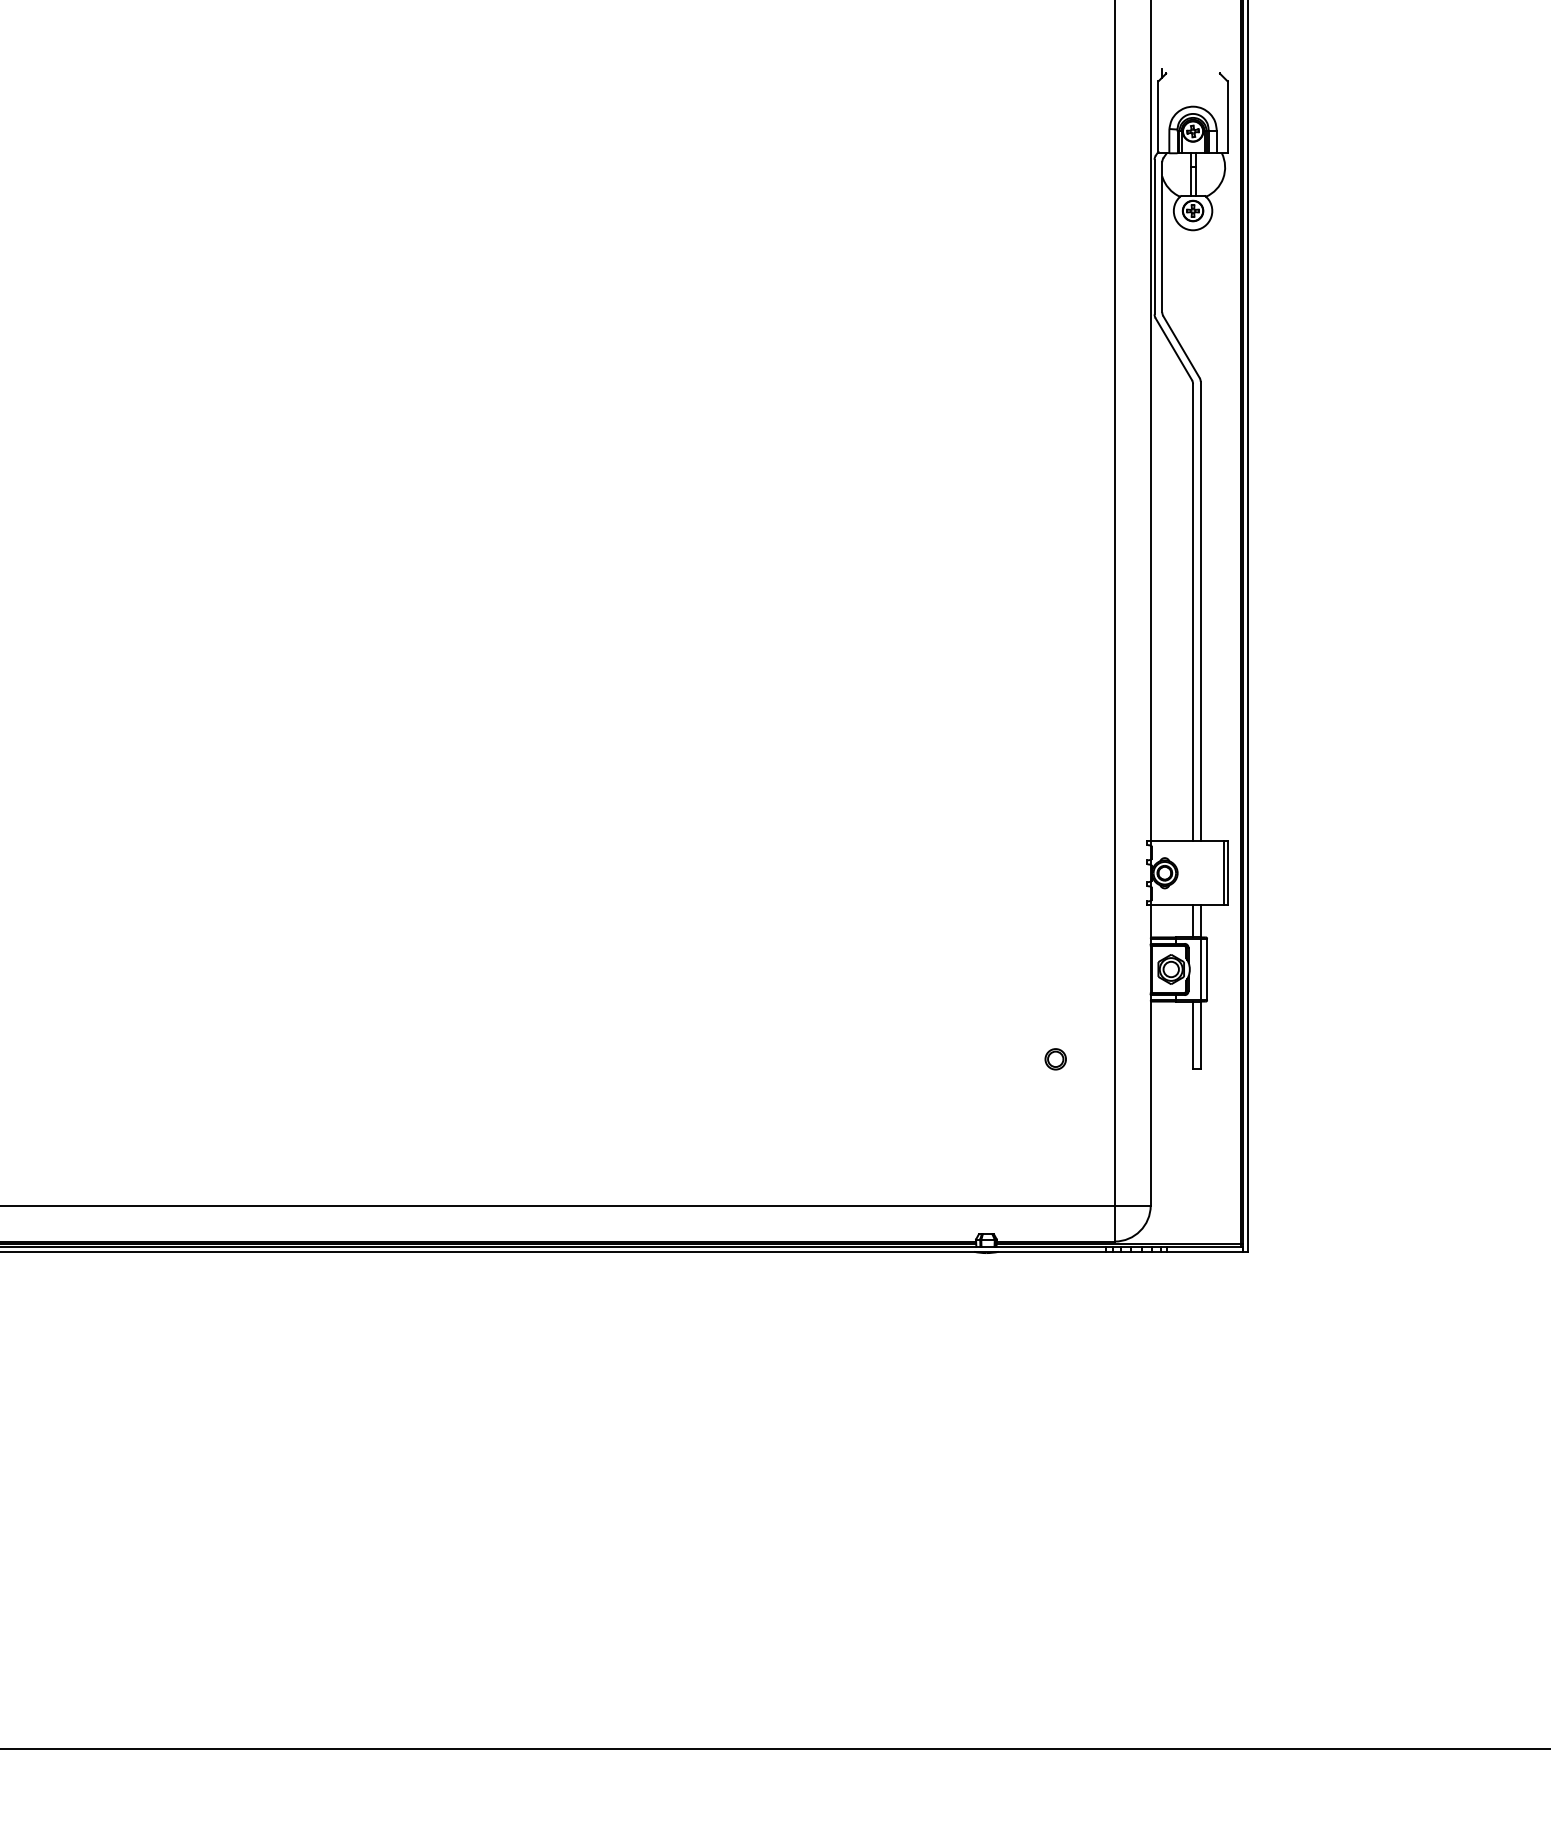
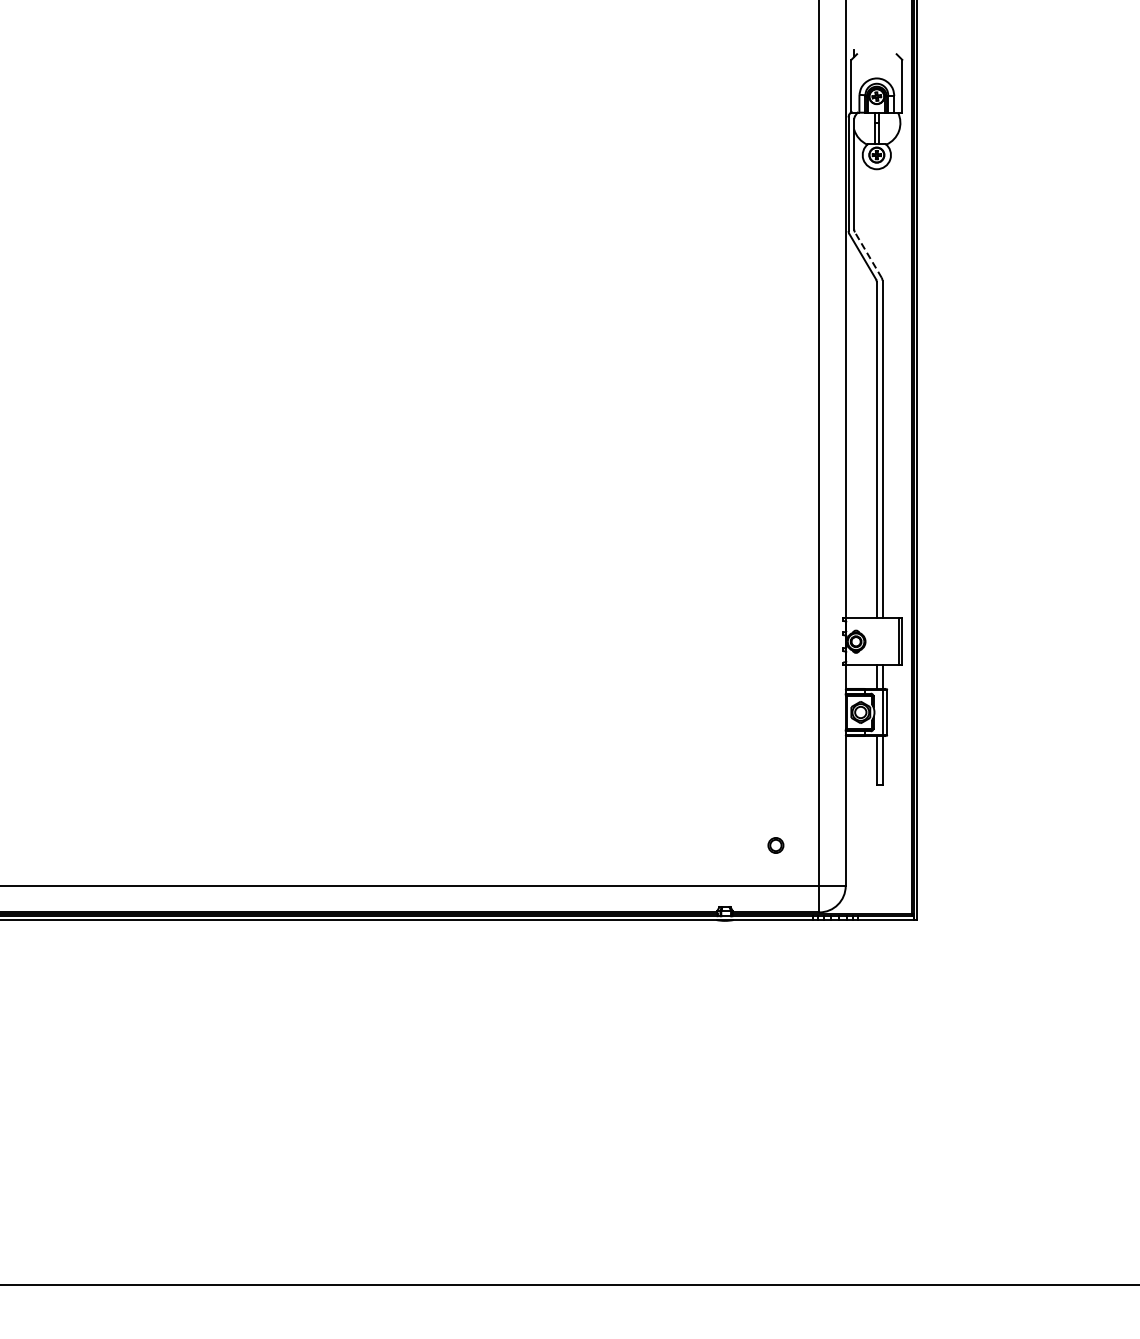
line: (1181, 346) -> (868, 254), solid -> dashed
circle: (1055, 1059) -> (775, 845), moved

